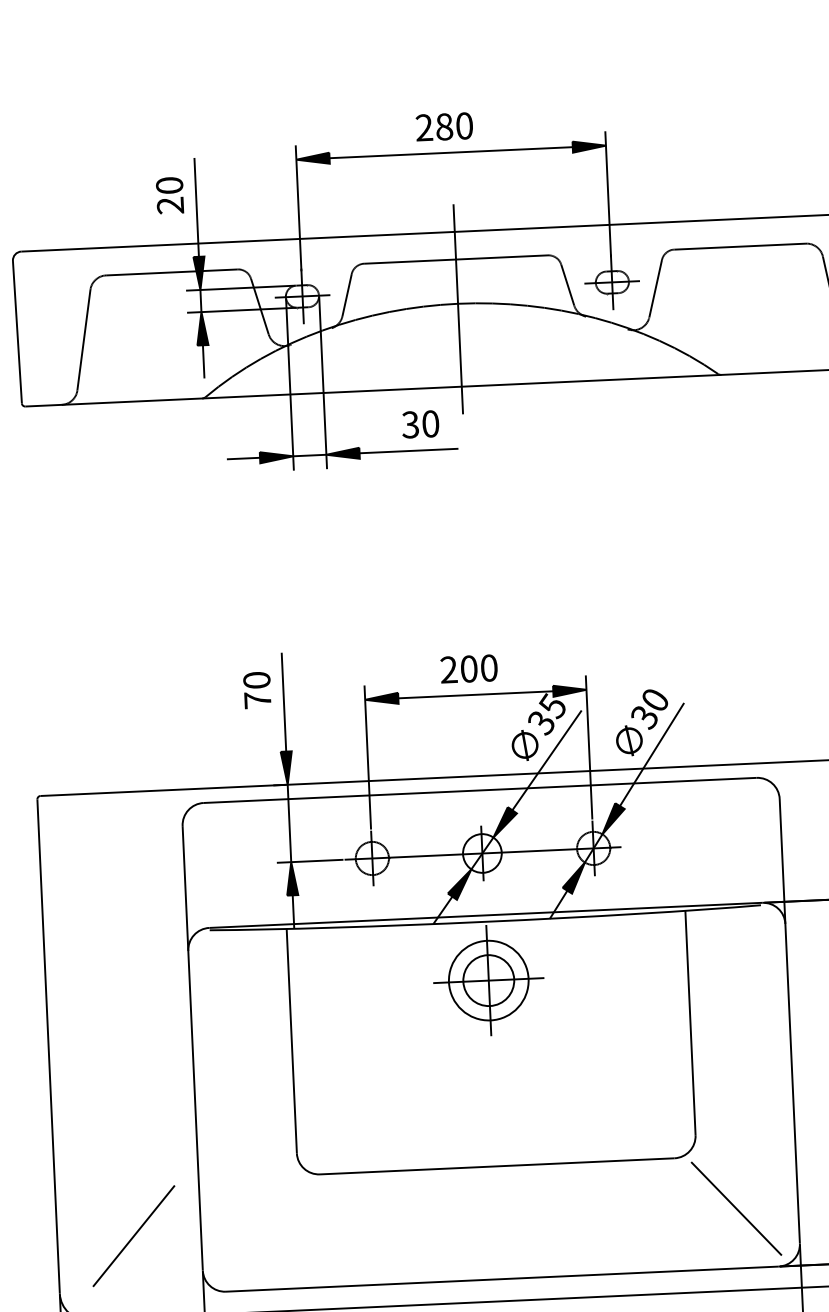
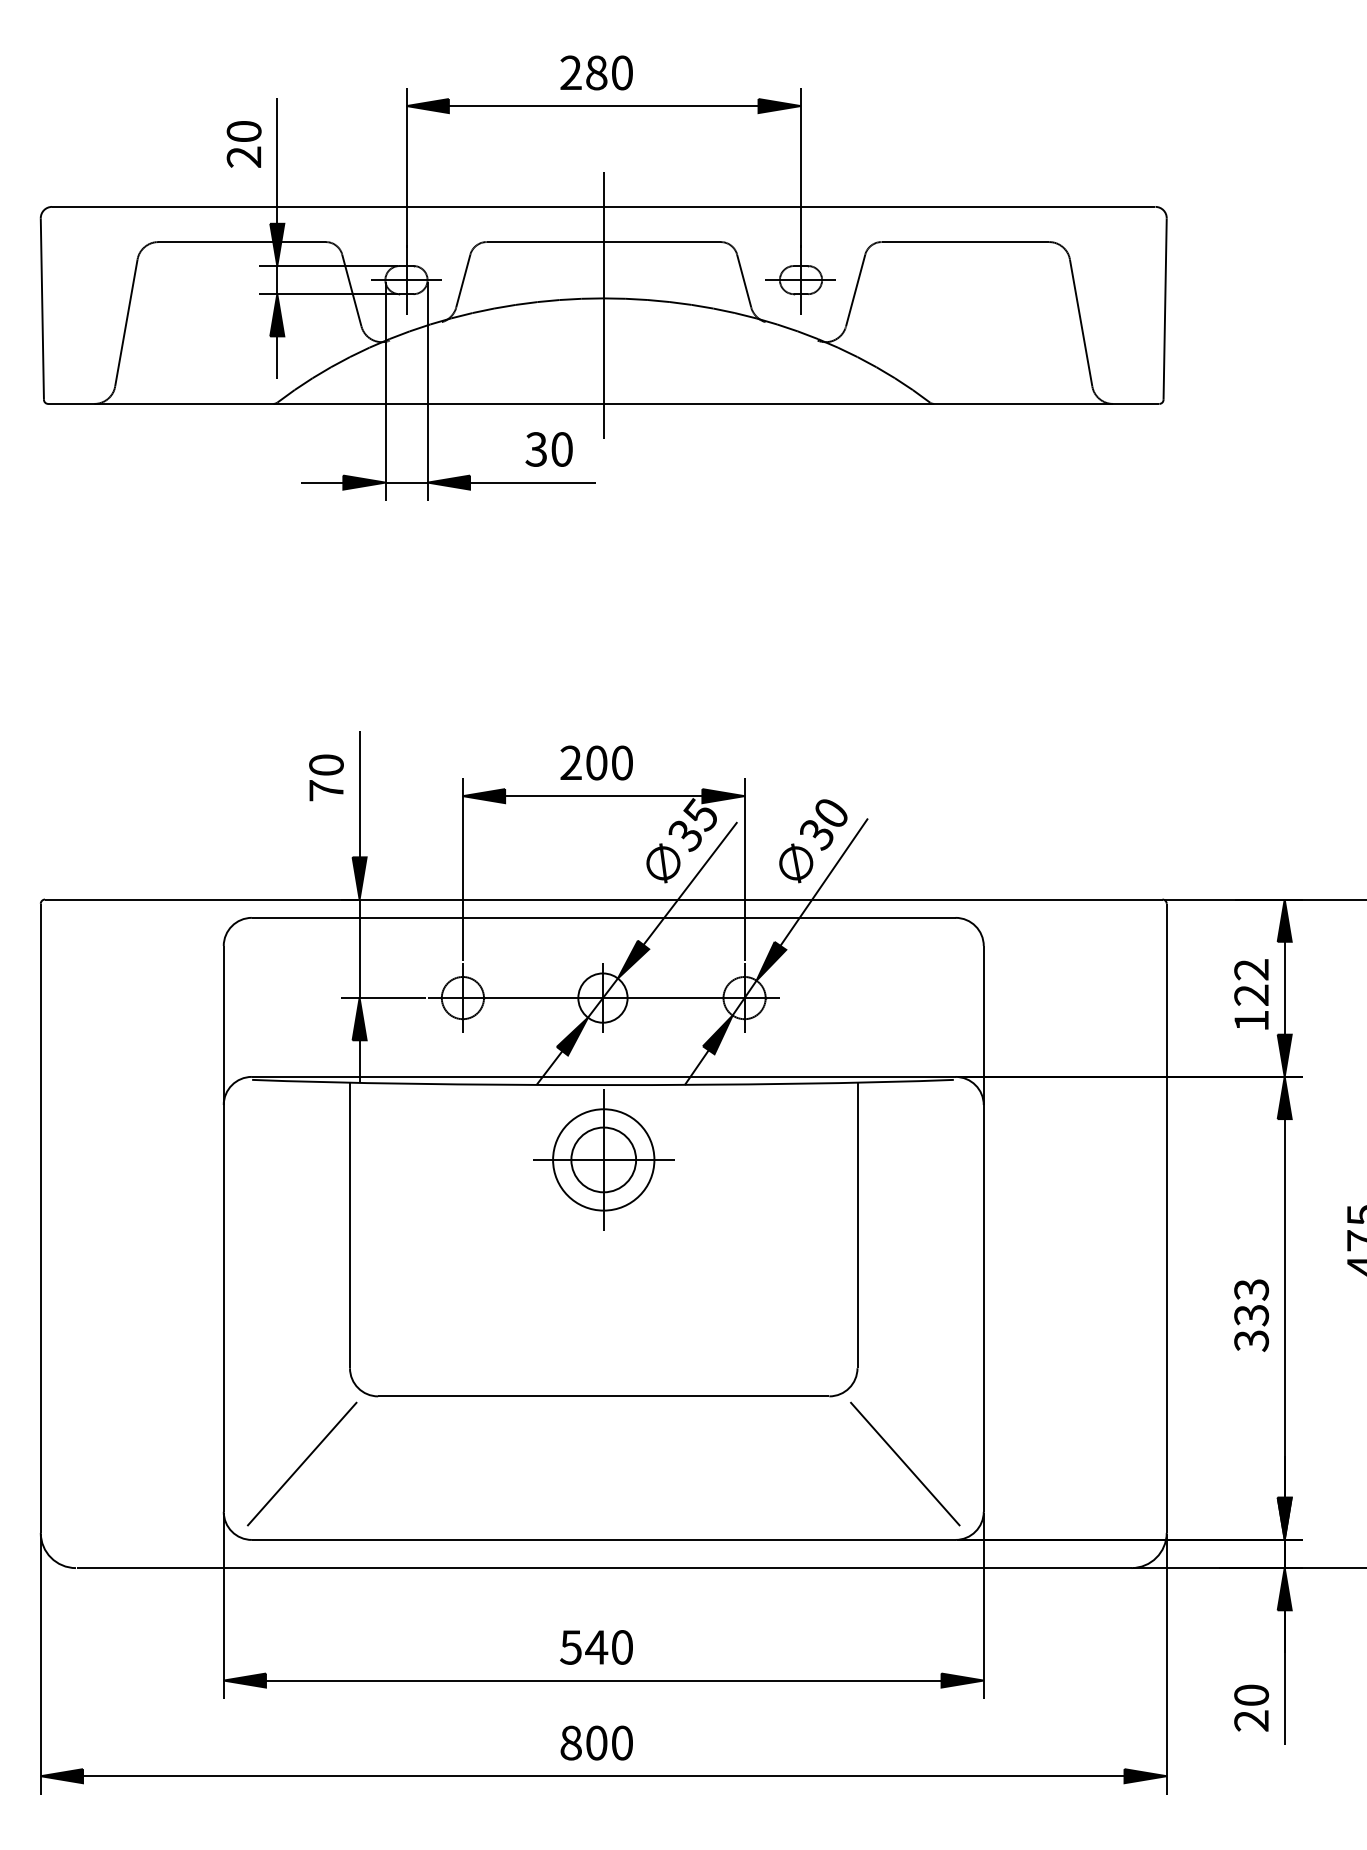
line: (133, 1235) -> (301, 1463), moved

